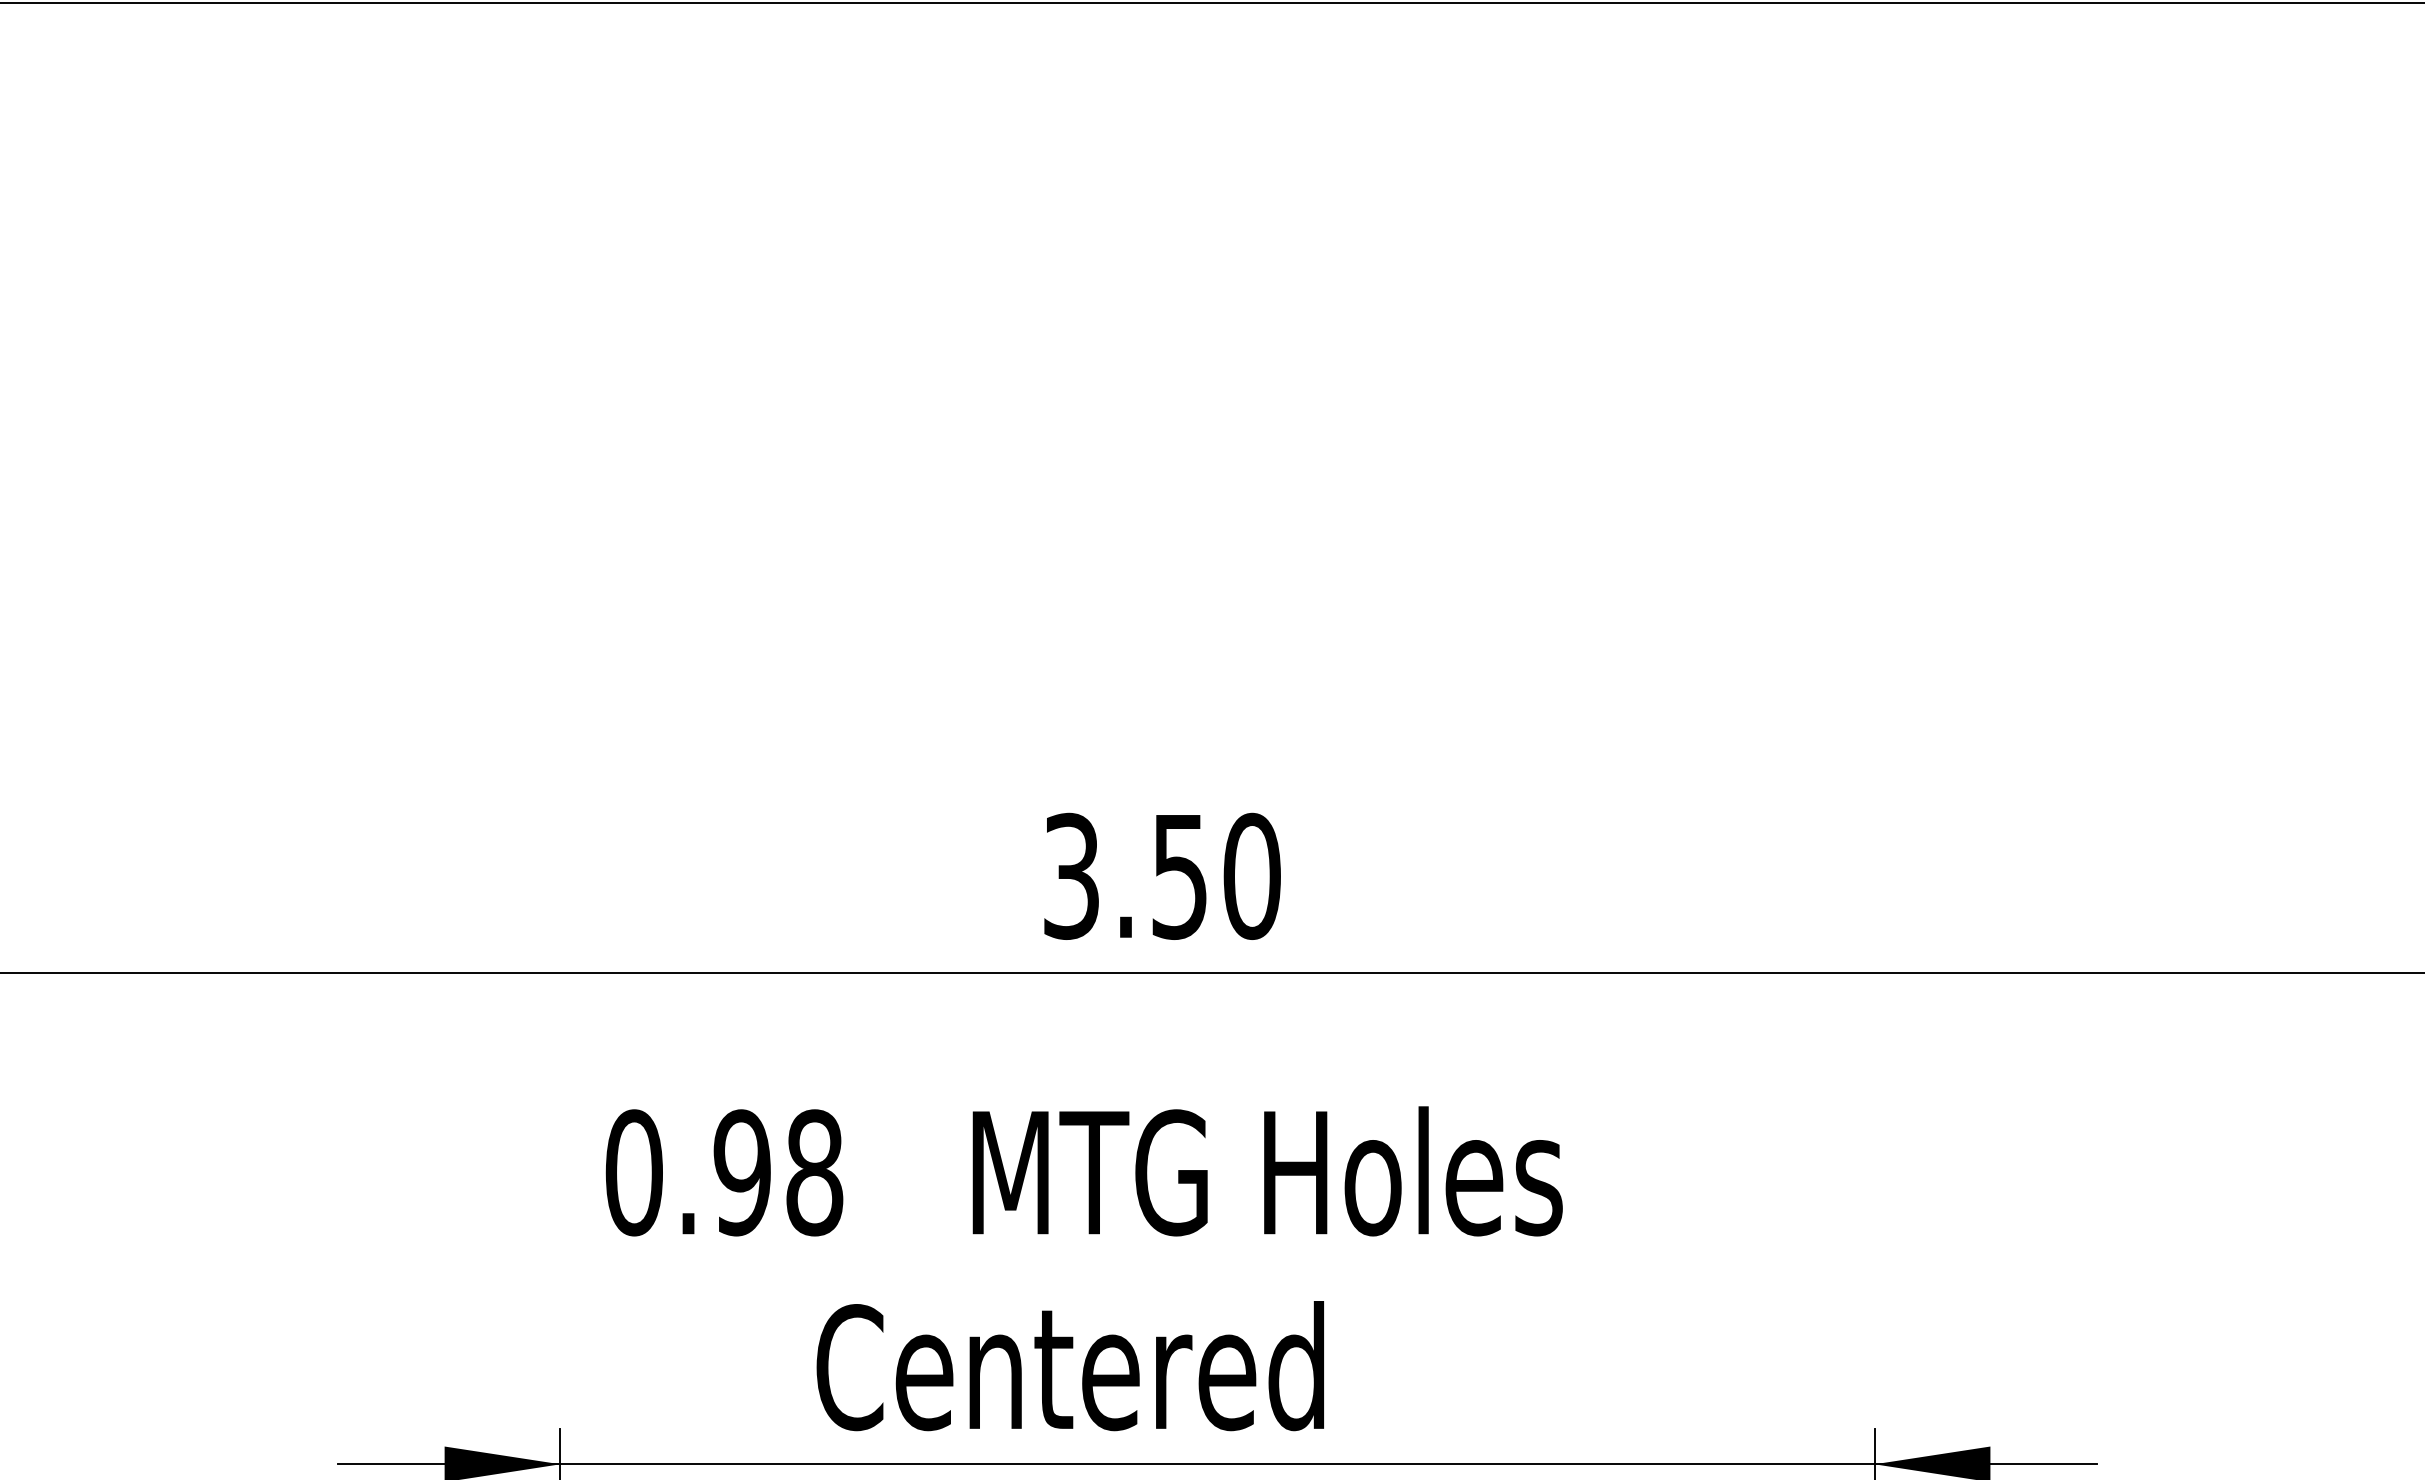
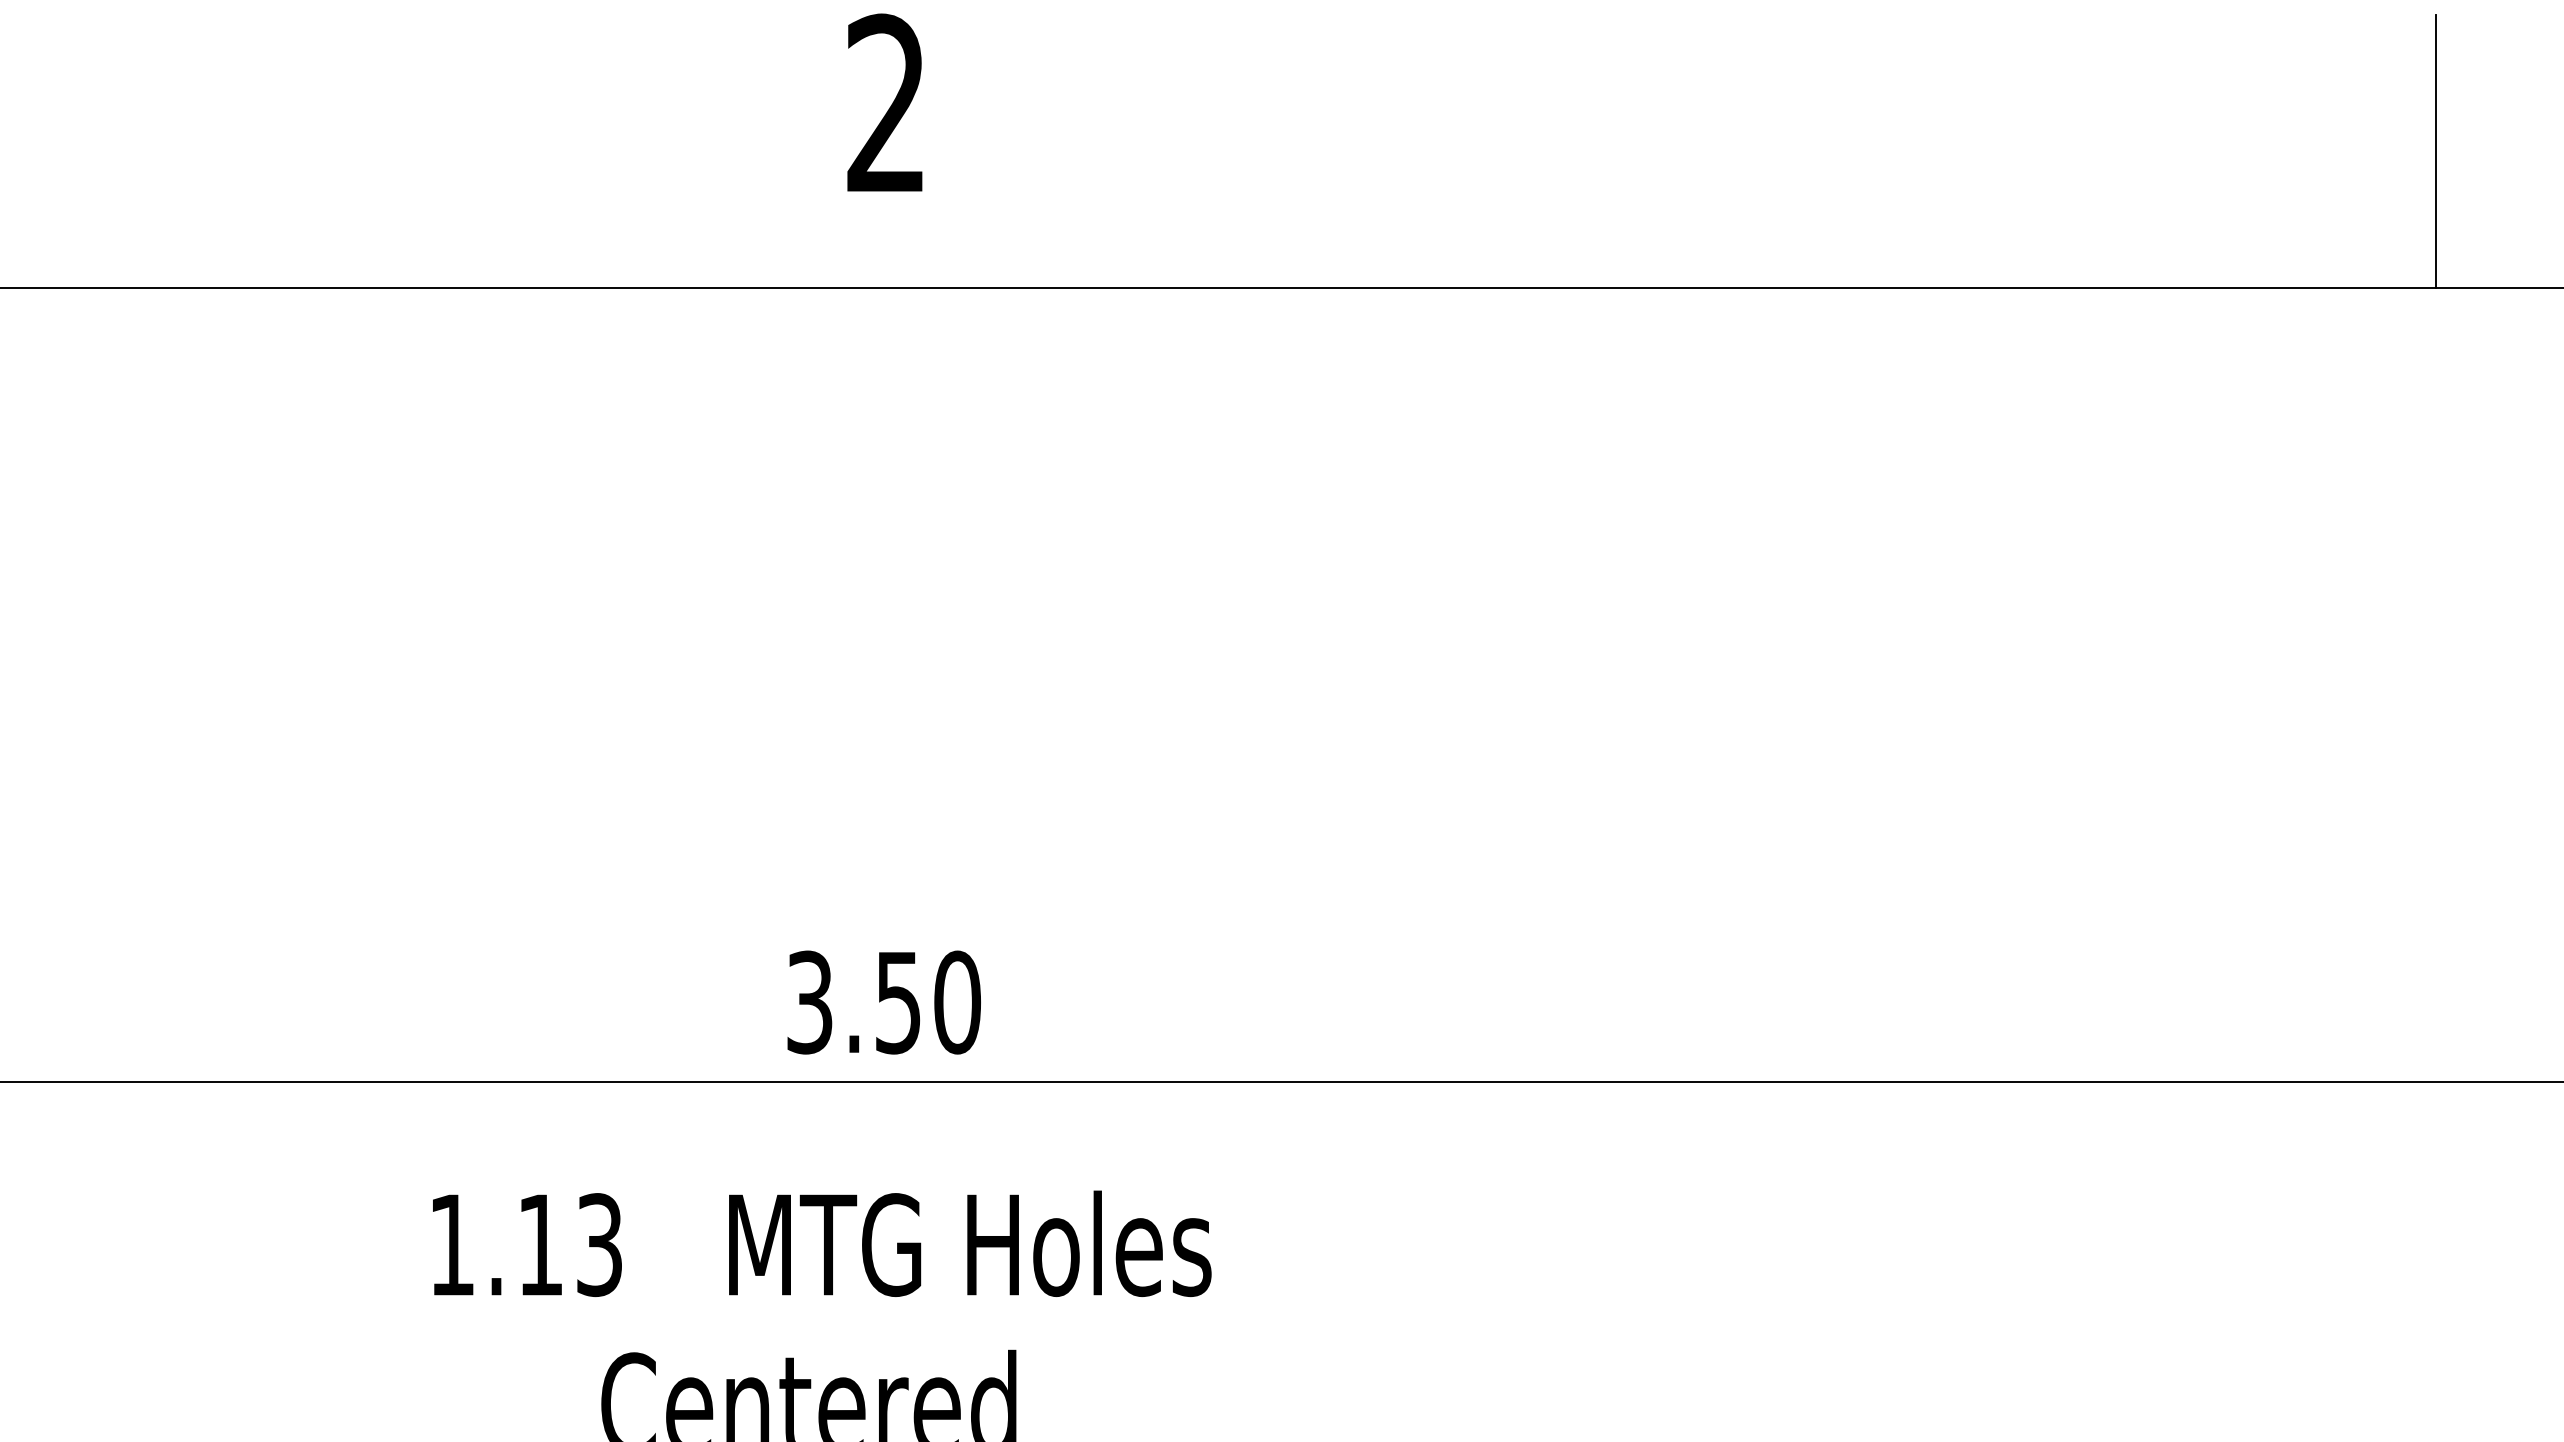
text: (723, 1173) -> (525, 1245), 0.98 -> 1.13

